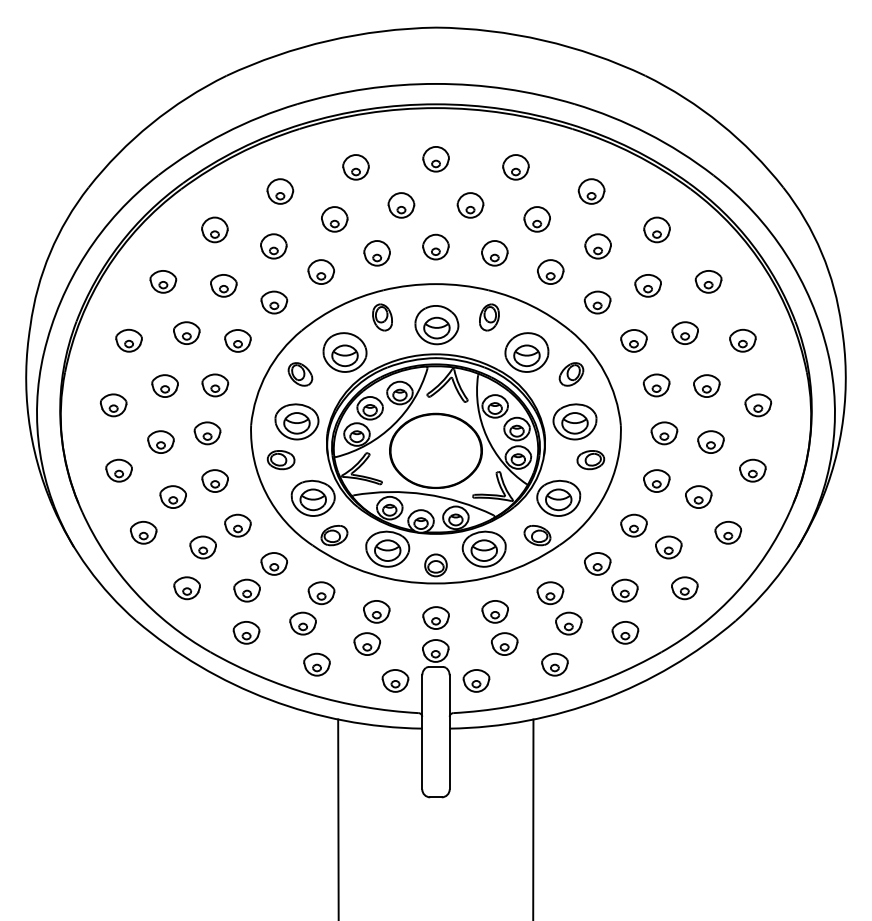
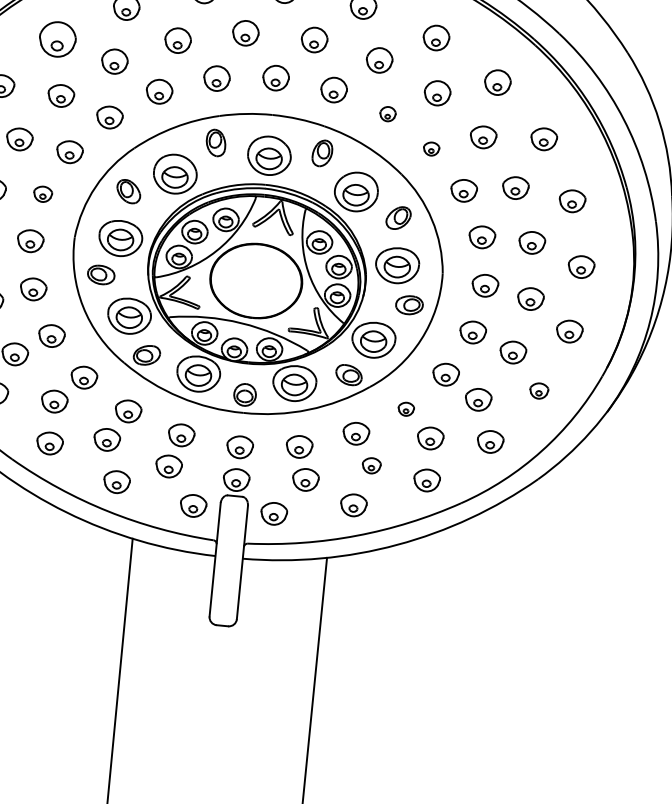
part: (214, 229) -> (57, 39), size x1.4
part: (550, 271) -> (387, 113), size x0.6
part: (597, 302) -> (431, 149), size x0.6
part: (215, 385) -> (43, 194), size x0.7
part: (728, 532) -> (539, 390), size x0.7
part: (597, 563) -> (406, 408), size x0.6
part: (568, 623) -> (371, 465), size x0.7

